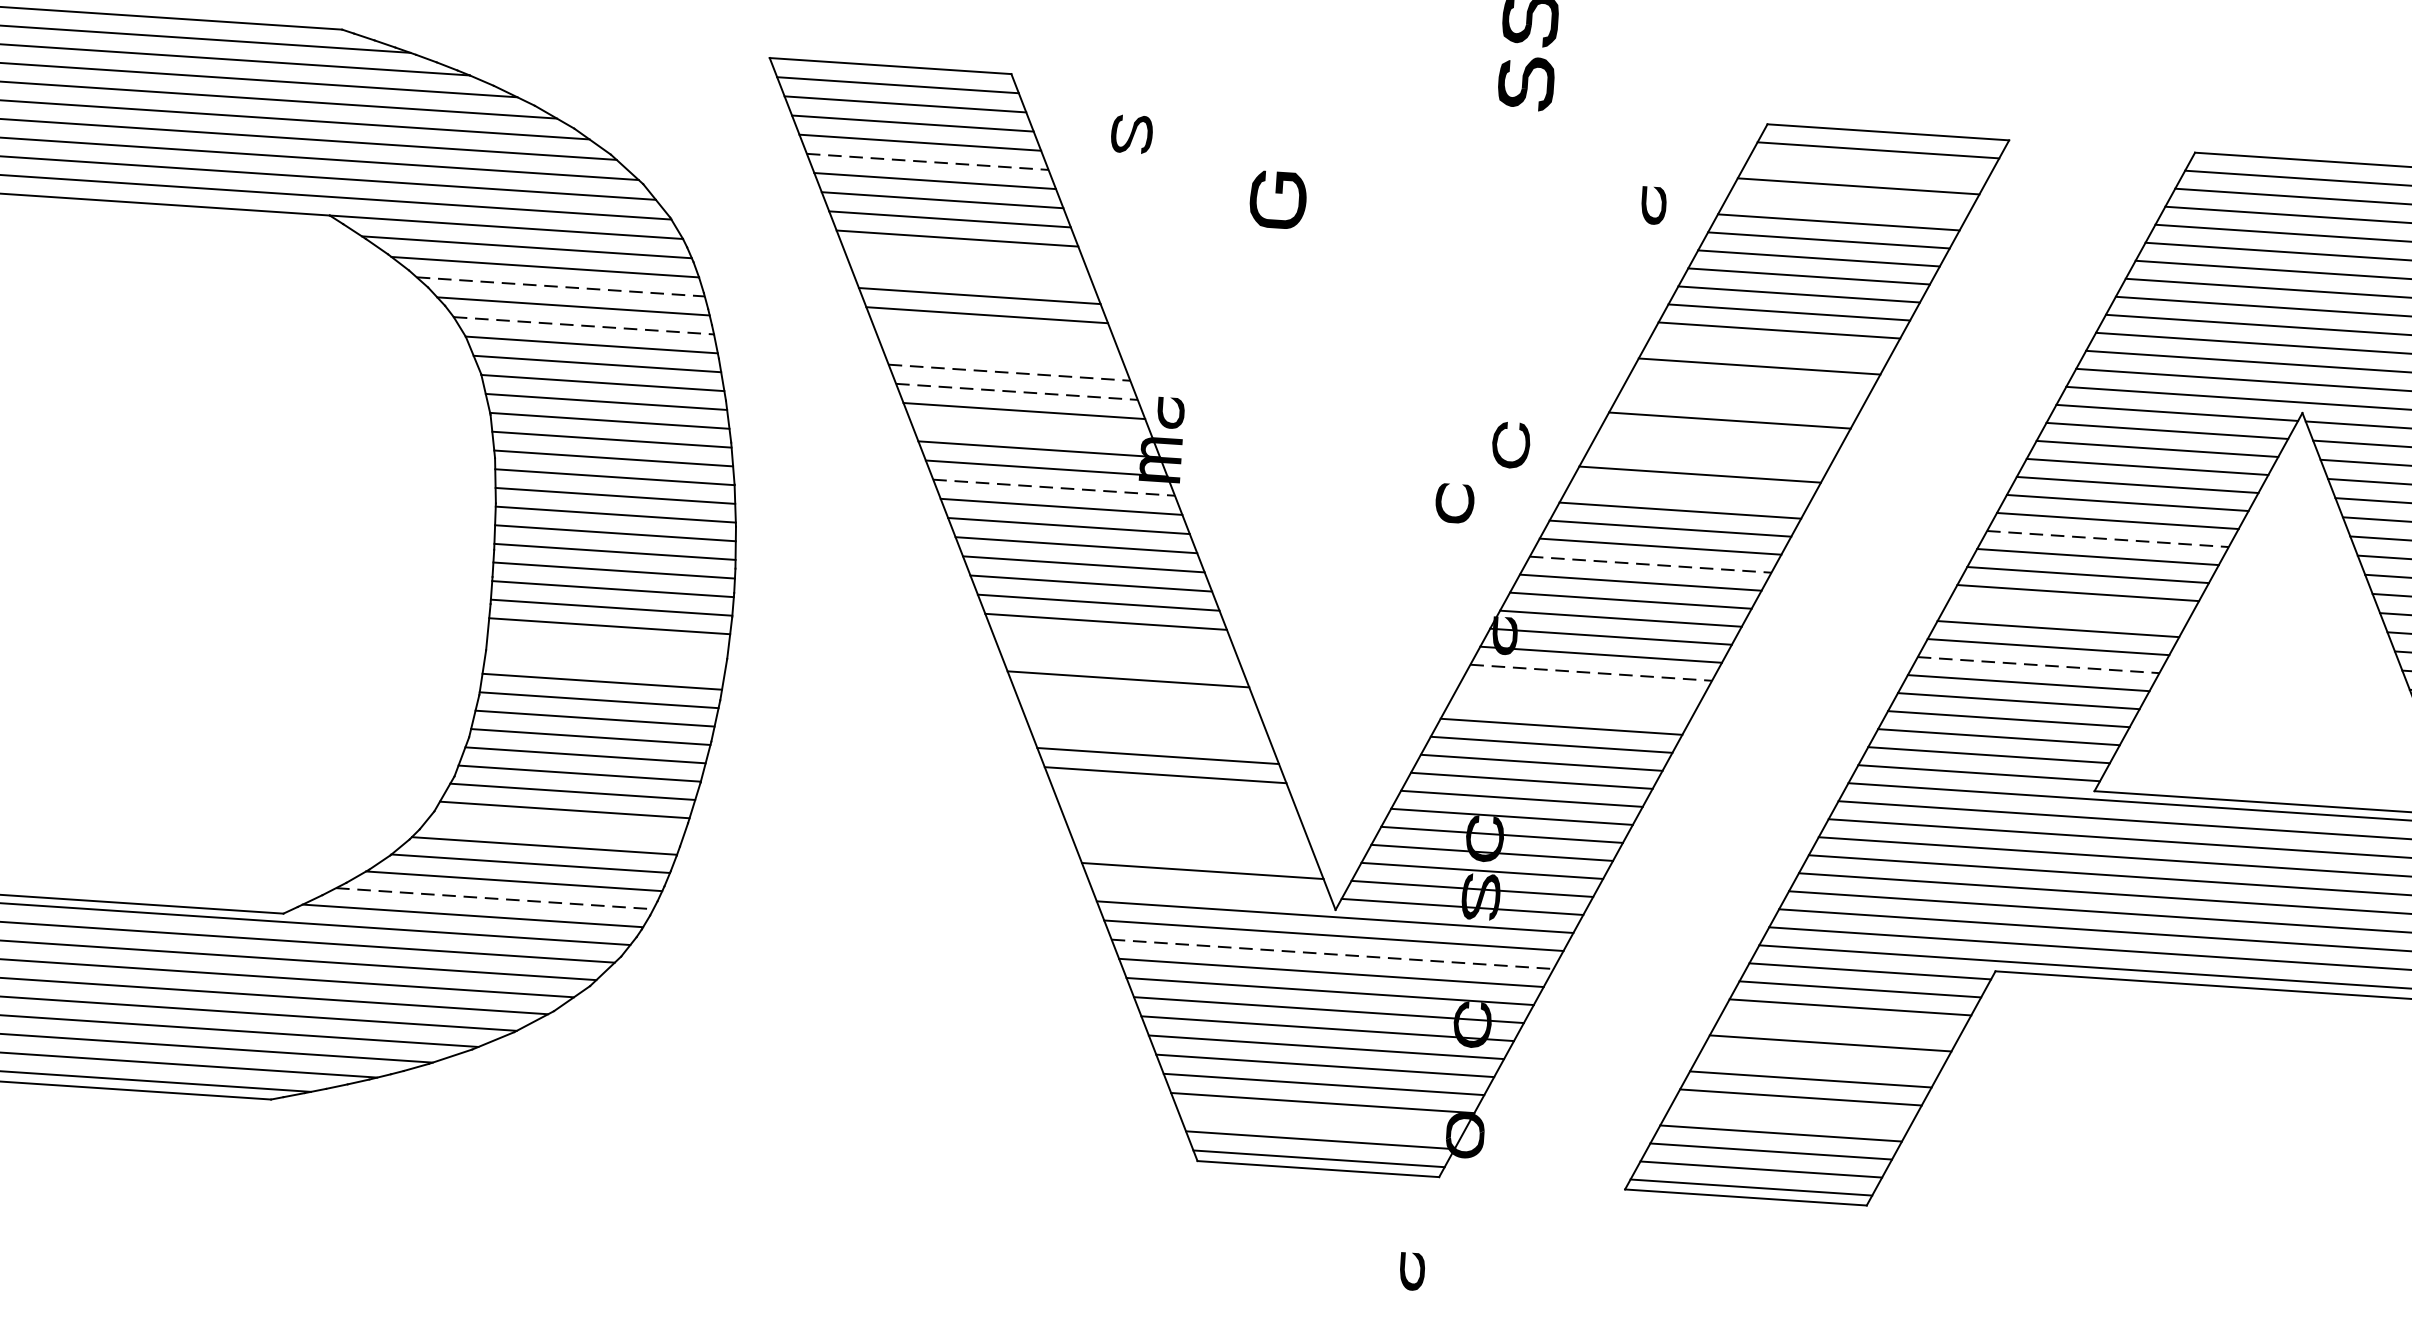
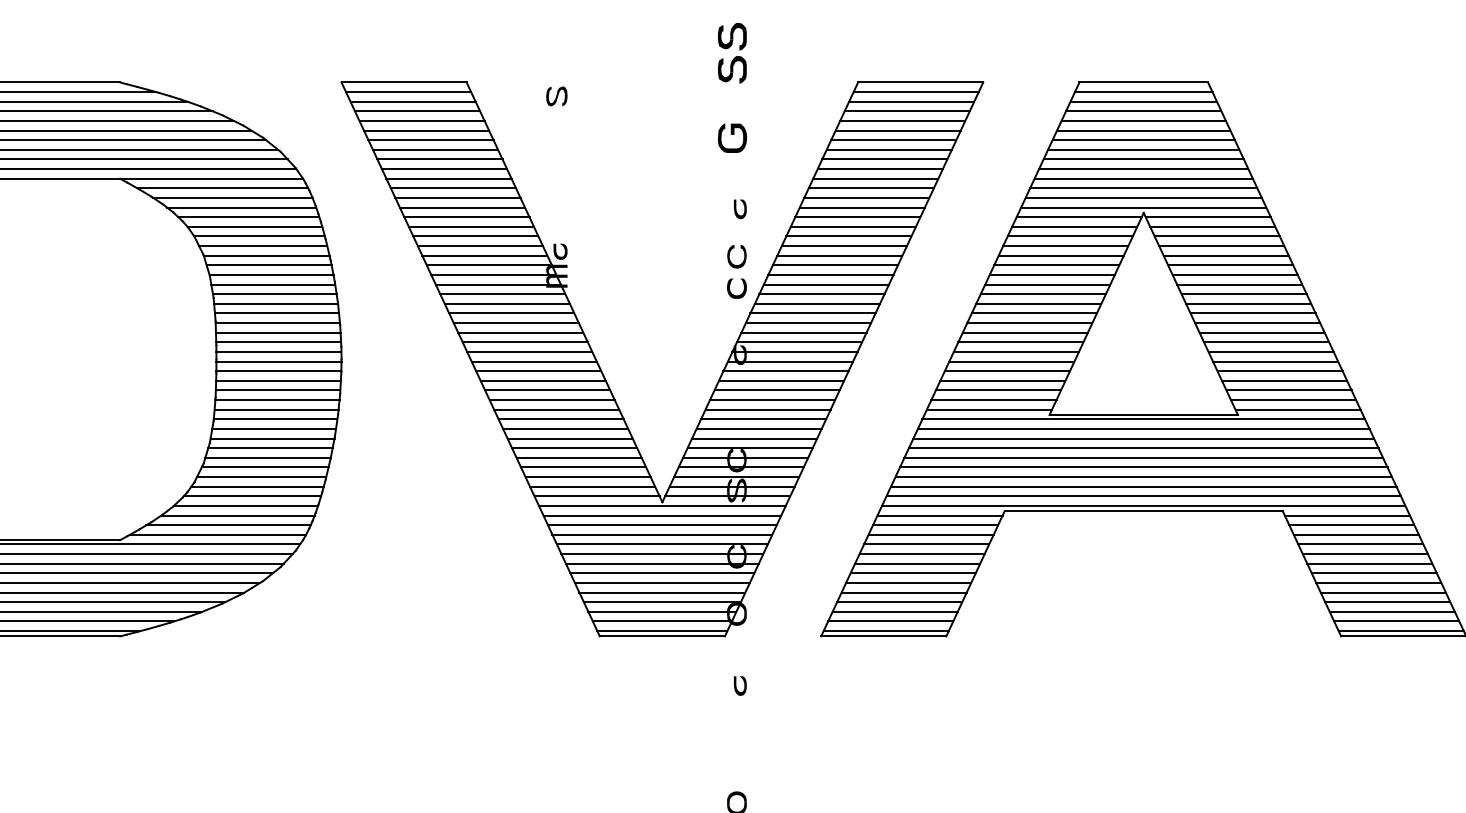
part: (1131, 134) -> (556, 96), moved
line: (927, 161) -> (426, 130), dashed -> solid
line: (1868, 167) -> (911, 101), added
part: (1278, 198) -> (732, 137), moved
line: (1848, 203) -> (902, 120), added
part: (1654, 206) -> (740, 209), moved
line: (963, 257) -> (448, 178), added
line: (972, 277) -> (453, 188), added
line: (560, 286) -> (241, 207), dashed -> solid
line: (585, 325) -> (255, 226), dashed -> solid
line: (993, 334) -> (466, 217), added
line: (1768, 347) -> (866, 197), added
line: (1002, 352) -> (471, 226), added
line: (1008, 372) -> (475, 236), dashed -> solid
line: (1748, 385) -> (857, 217), added
line: (1017, 392) -> (480, 246), dashed -> solid
line: (1738, 401) -> (852, 226), added
line: (1030, 430) -> (488, 265), added
line: (1718, 439) -> (843, 246), added
line: (1709, 456) -> (839, 255), added
line: (1053, 488) -> (502, 294), dashed -> solid
line: (1689, 491) -> (830, 274), added
part: (1442, 504) -> (730, 289), moved
line: (2107, 538) -> (1047, 284), dashed -> solid
line: (1649, 564) -> (812, 313), dashed -> solid
line: (2067, 611) -> (1029, 323), added
line: (1113, 641) -> (538, 371), added
line: (606, 644) -> (277, 390), added
line: (1119, 659) -> (542, 380), added
line: (605, 664) -> (277, 400), added
line: (2038, 664) -> (1016, 351), dashed -> solid
line: (1592, 673) -> (786, 371), dashed -> solid
line: (1581, 690) -> (781, 380), added
line: (1134, 699) -> (551, 400), added
line: (1570, 708) -> (776, 390), added
line: (1142, 717) -> (556, 409), added
line: (1149, 737) -> (560, 419), added
line: (1172, 794) -> (574, 448), added
line: (1179, 812) -> (578, 457), added
line: (555, 827) -> (257, 486), added
line: (1187, 832) -> (583, 467), added
line: (1194, 852) -> (587, 477), added
line: (1209, 890) -> (596, 496), added
line: (496, 899) -> (229, 525), dashed -> solid
line: (1332, 954) -> (662, 525), dashed -> solid
line: (1840, 1025) -> (926, 544), added
line: (1820, 1061) -> (917, 563), added
line: (1789, 1115) -> (903, 592), added
line: (1321, 1121) -> (662, 611), added
part: (1412, 1270) -> (740, 685), moved

